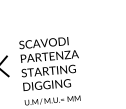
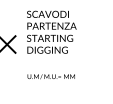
text: (49, 62) -> (51, 31), moved

